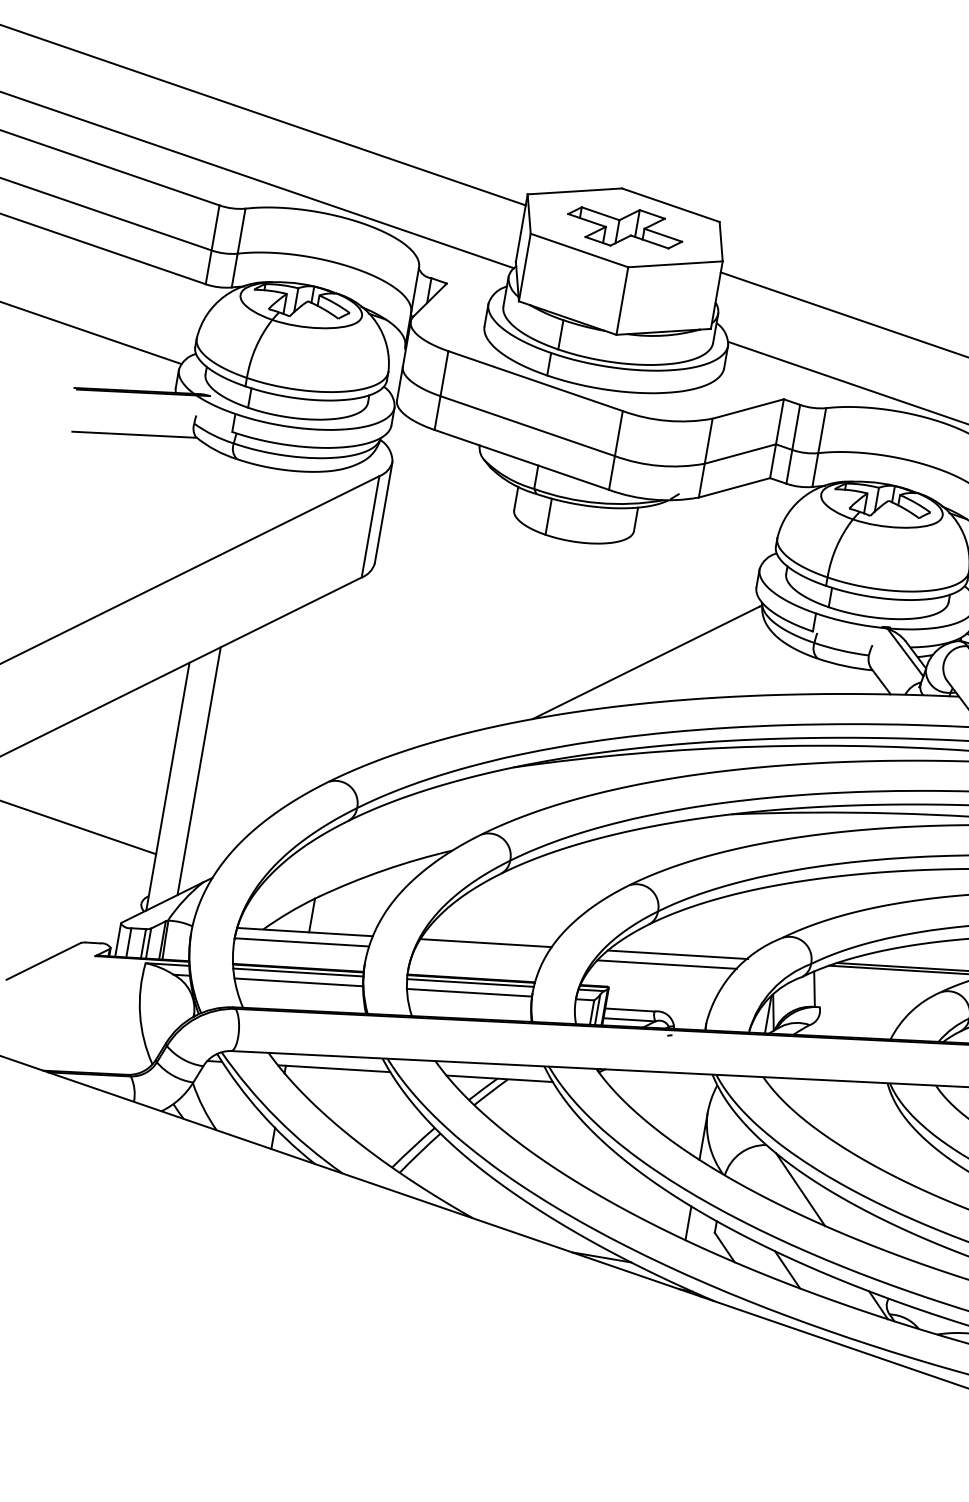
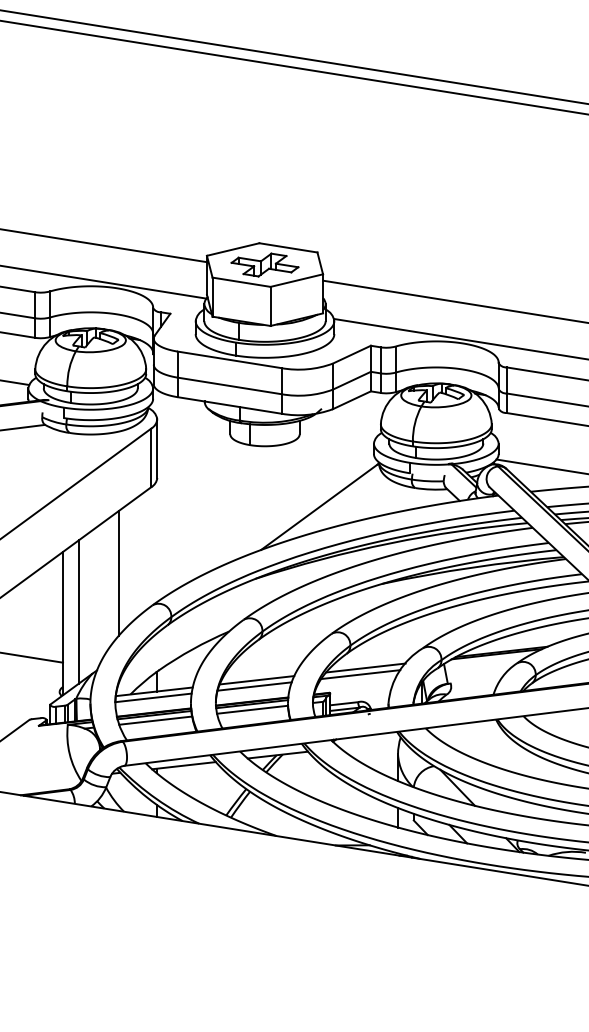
line: (278, 716) -> (118, 573), added
line: (479, 953) -> (254, 686), added

